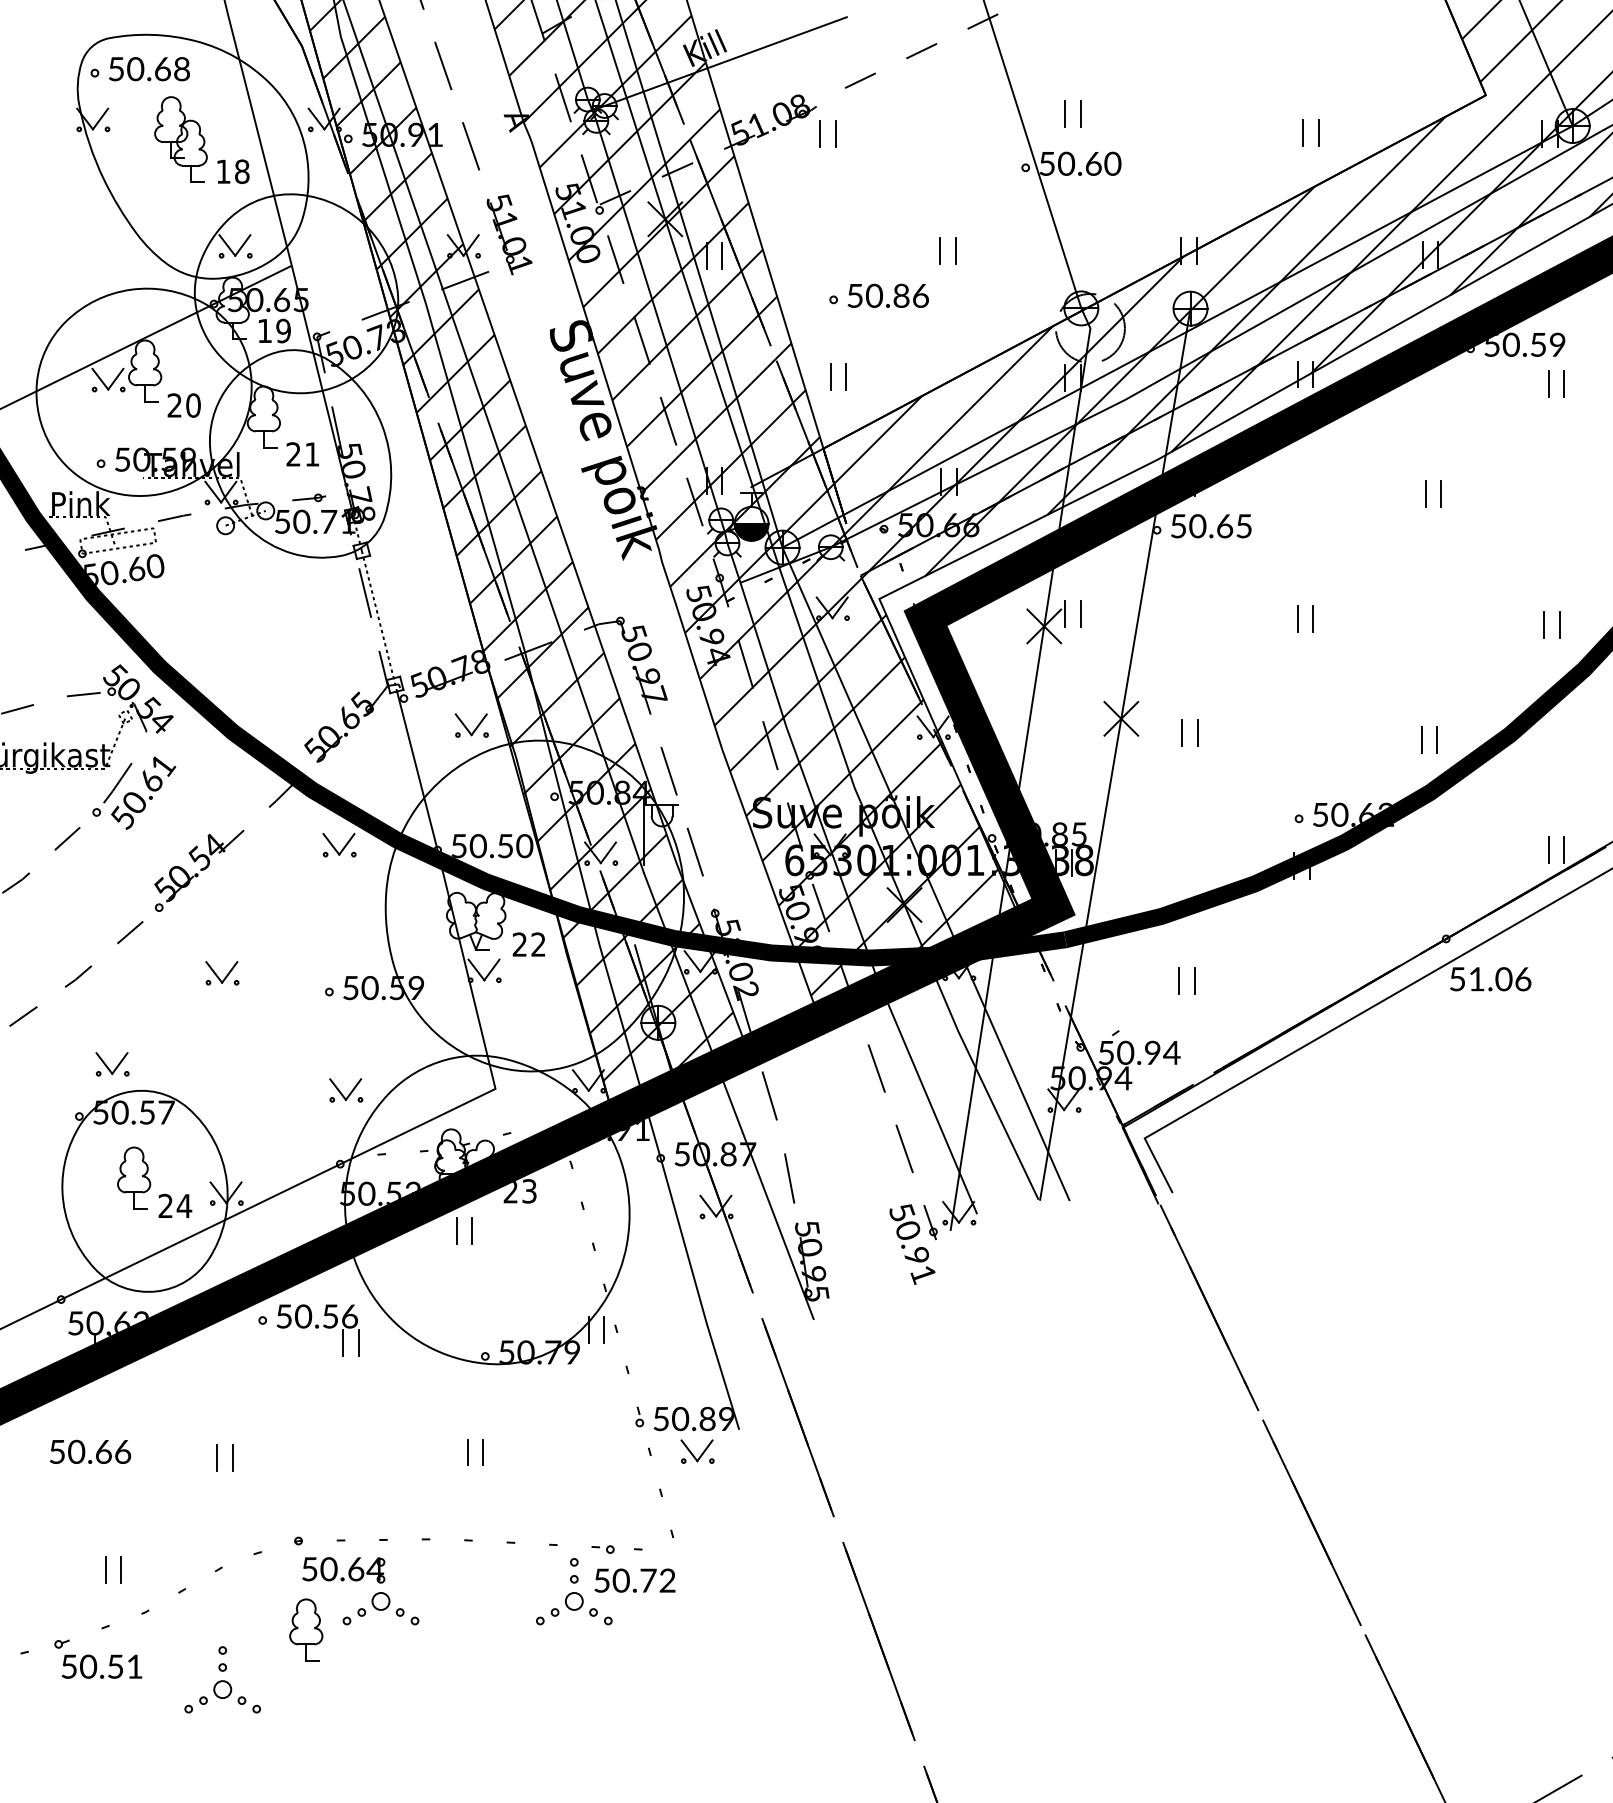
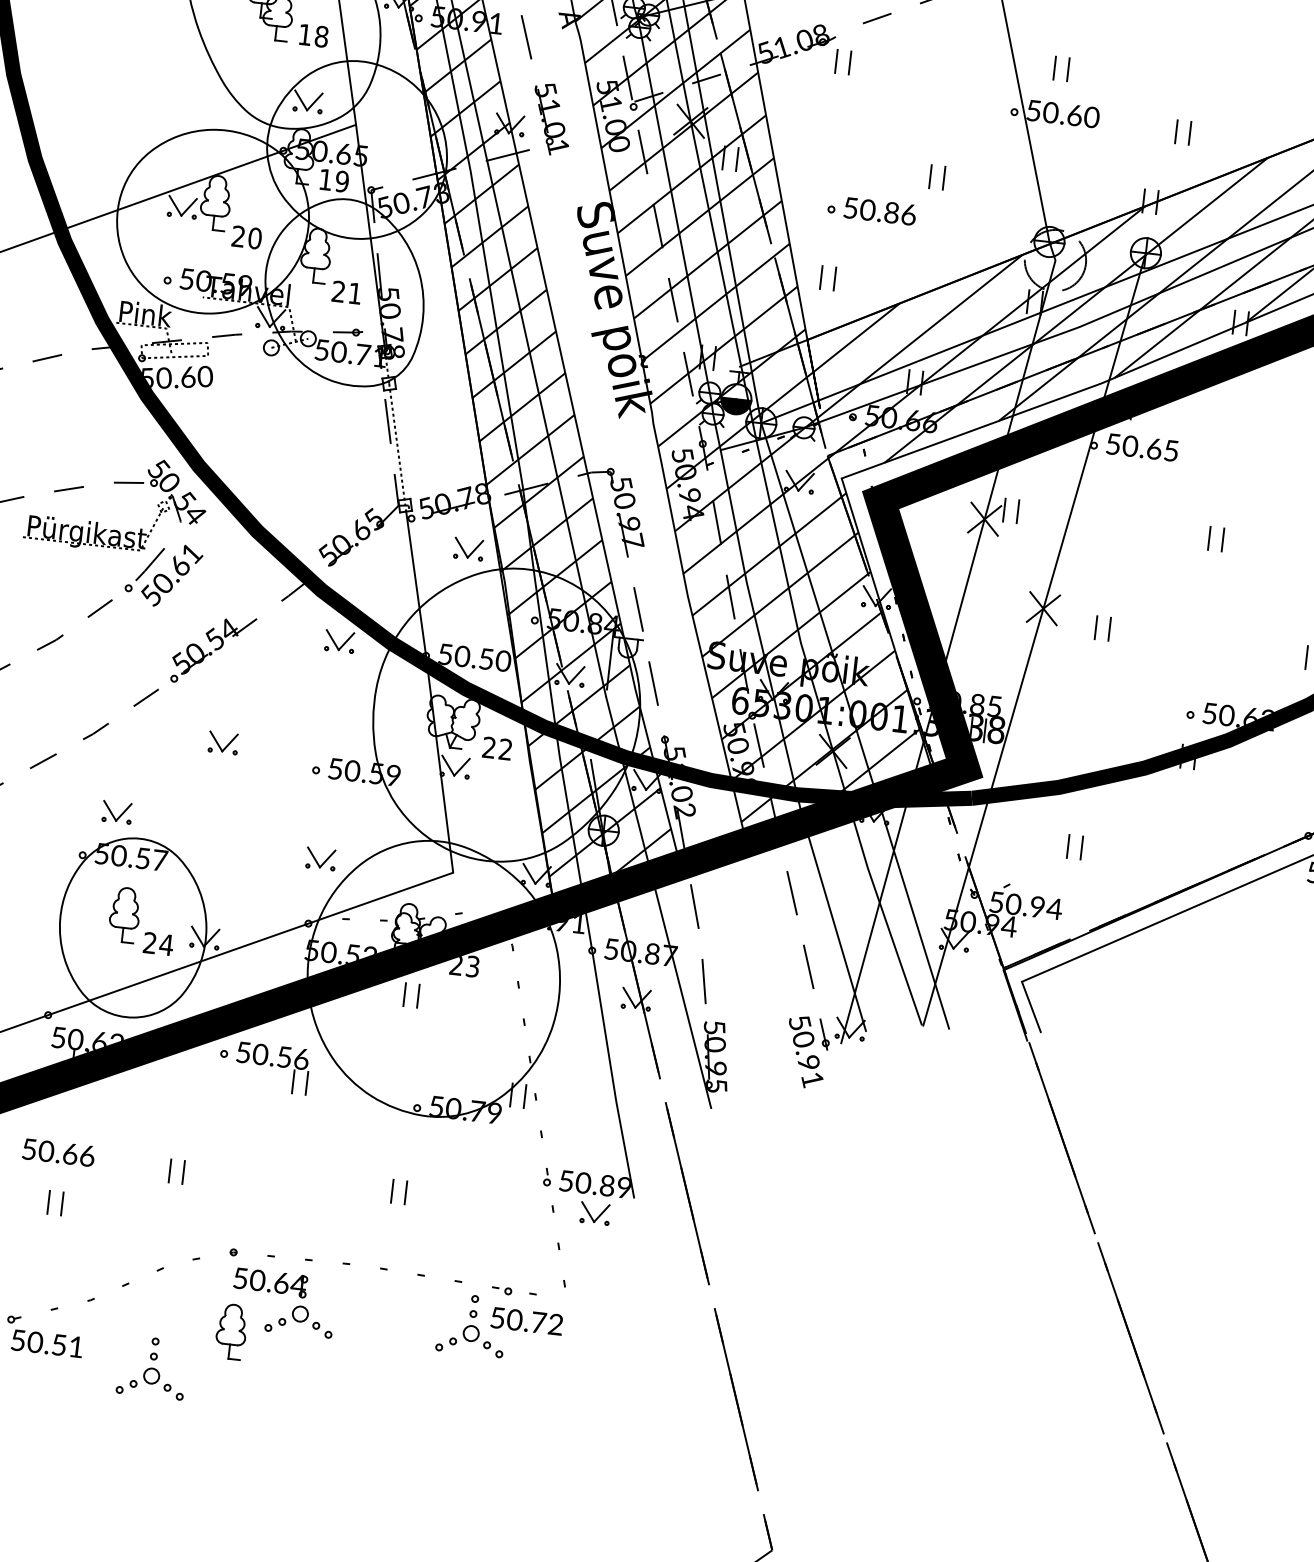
part: (1303, 132) -> (1176, 131), moved
part: (106, 1569) -> (49, 1202), moved

